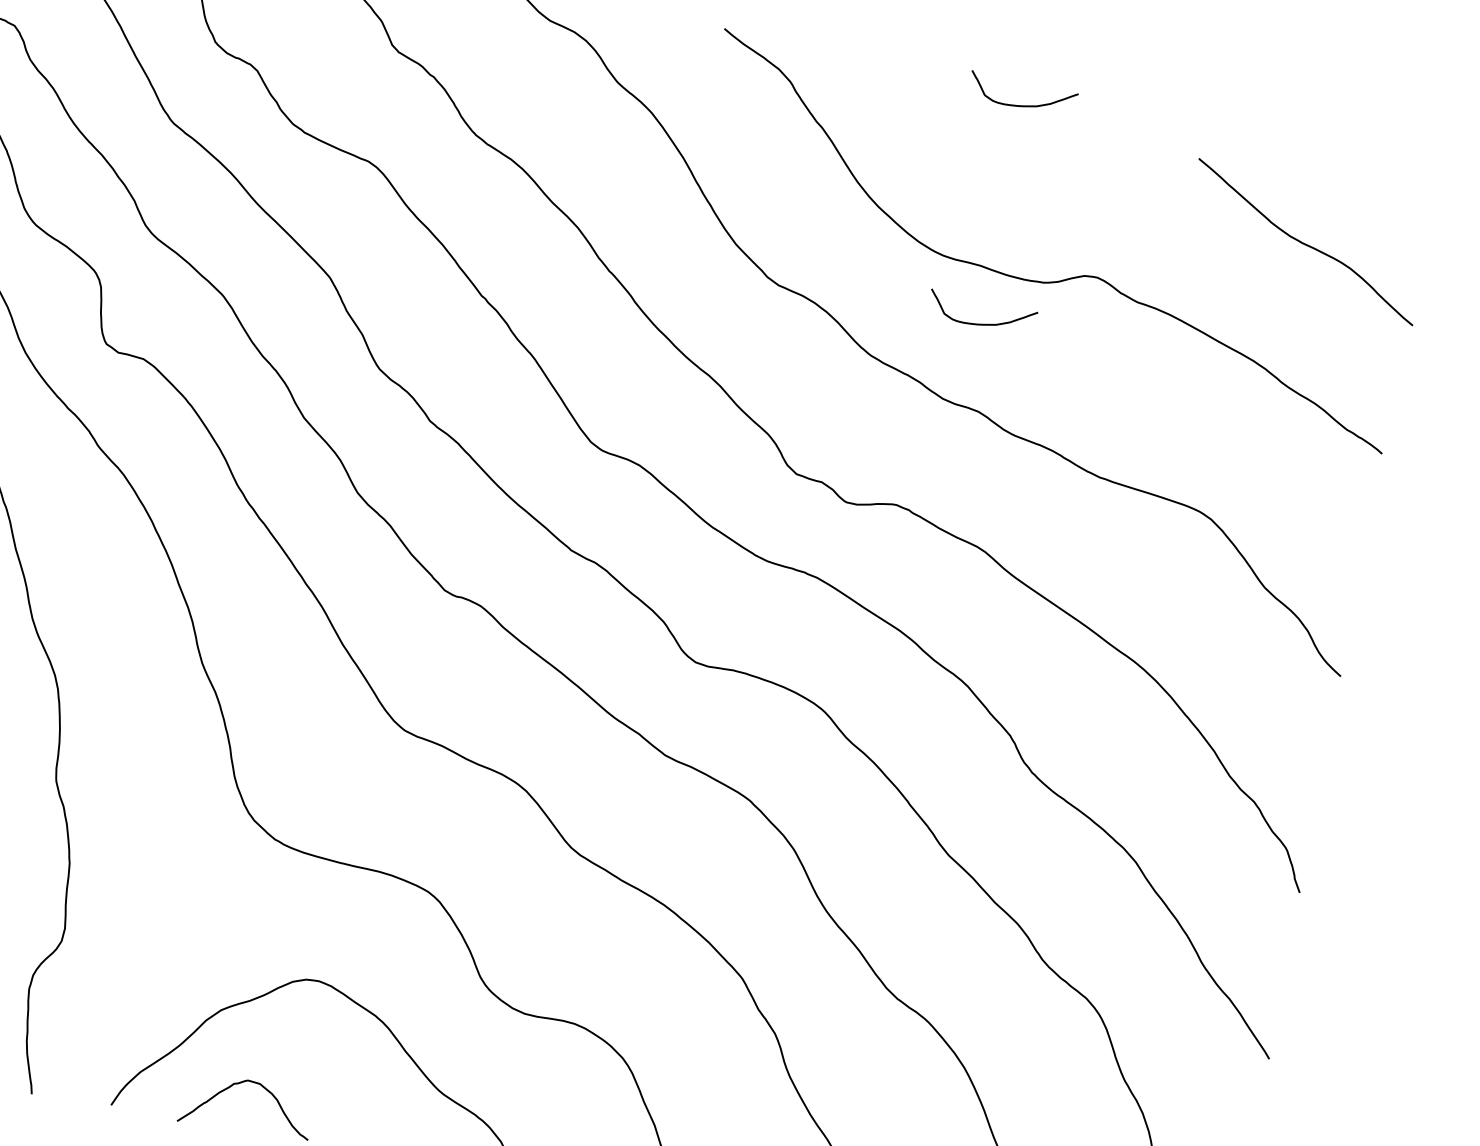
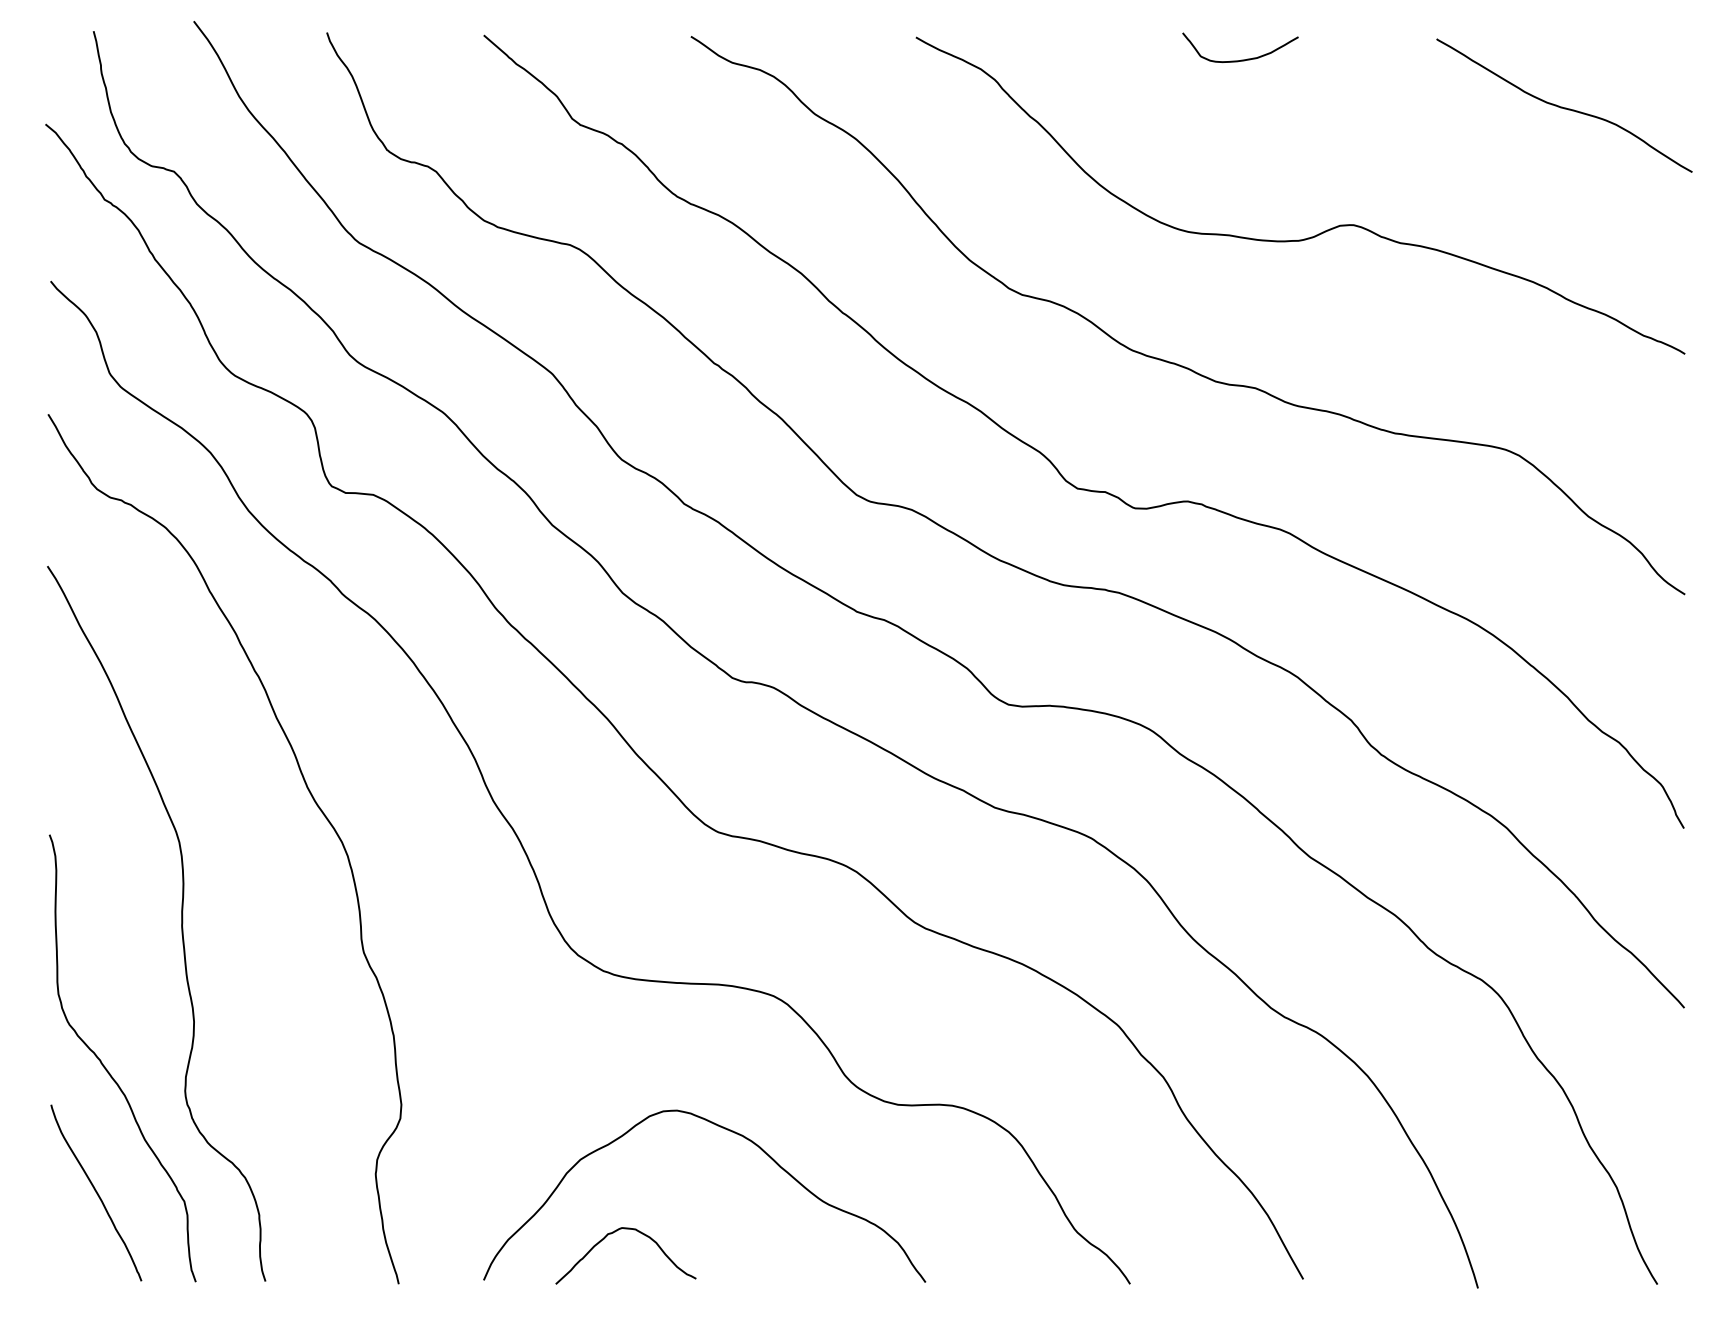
curve: (1305, 243) -> (1564, 107), moved
curve: (981, 323) -> (1241, 295), removed

